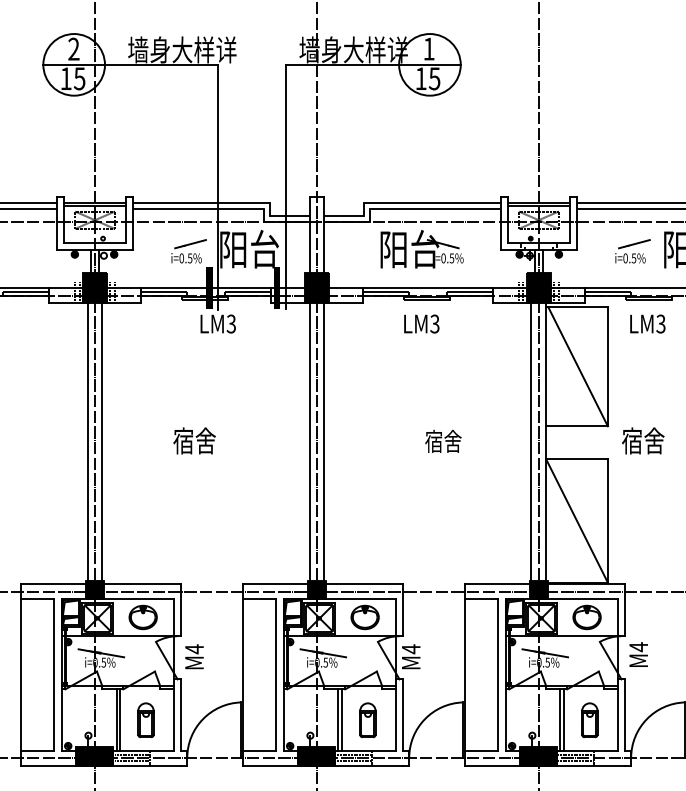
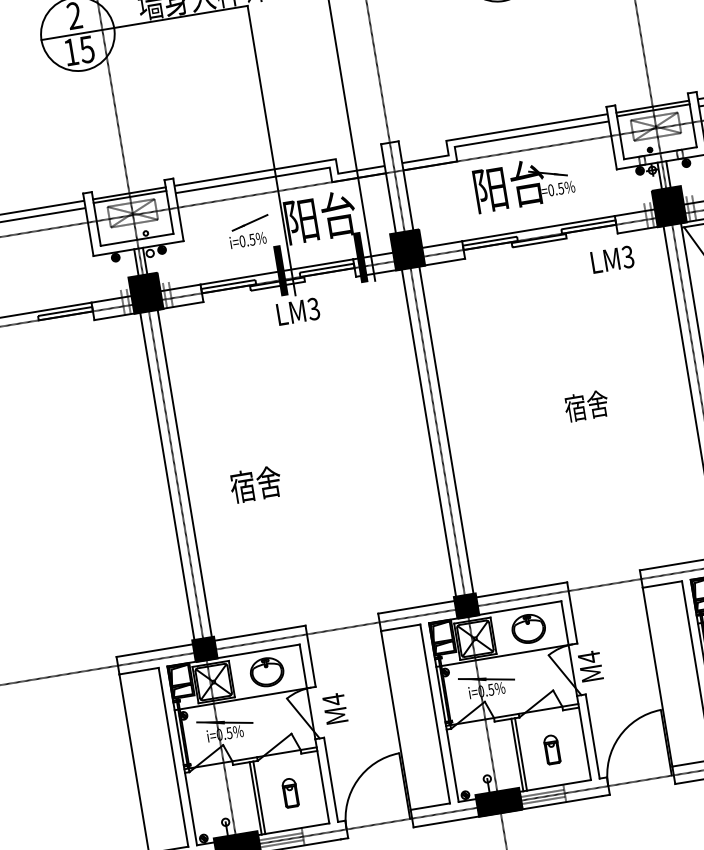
text: (421, 323) -> (612, 259), moved
text: (194, 440) -> (255, 483), moved
part: (145, 720) -> (289, 793), size x0.7
part: (367, 720) -> (551, 749), size x0.7

